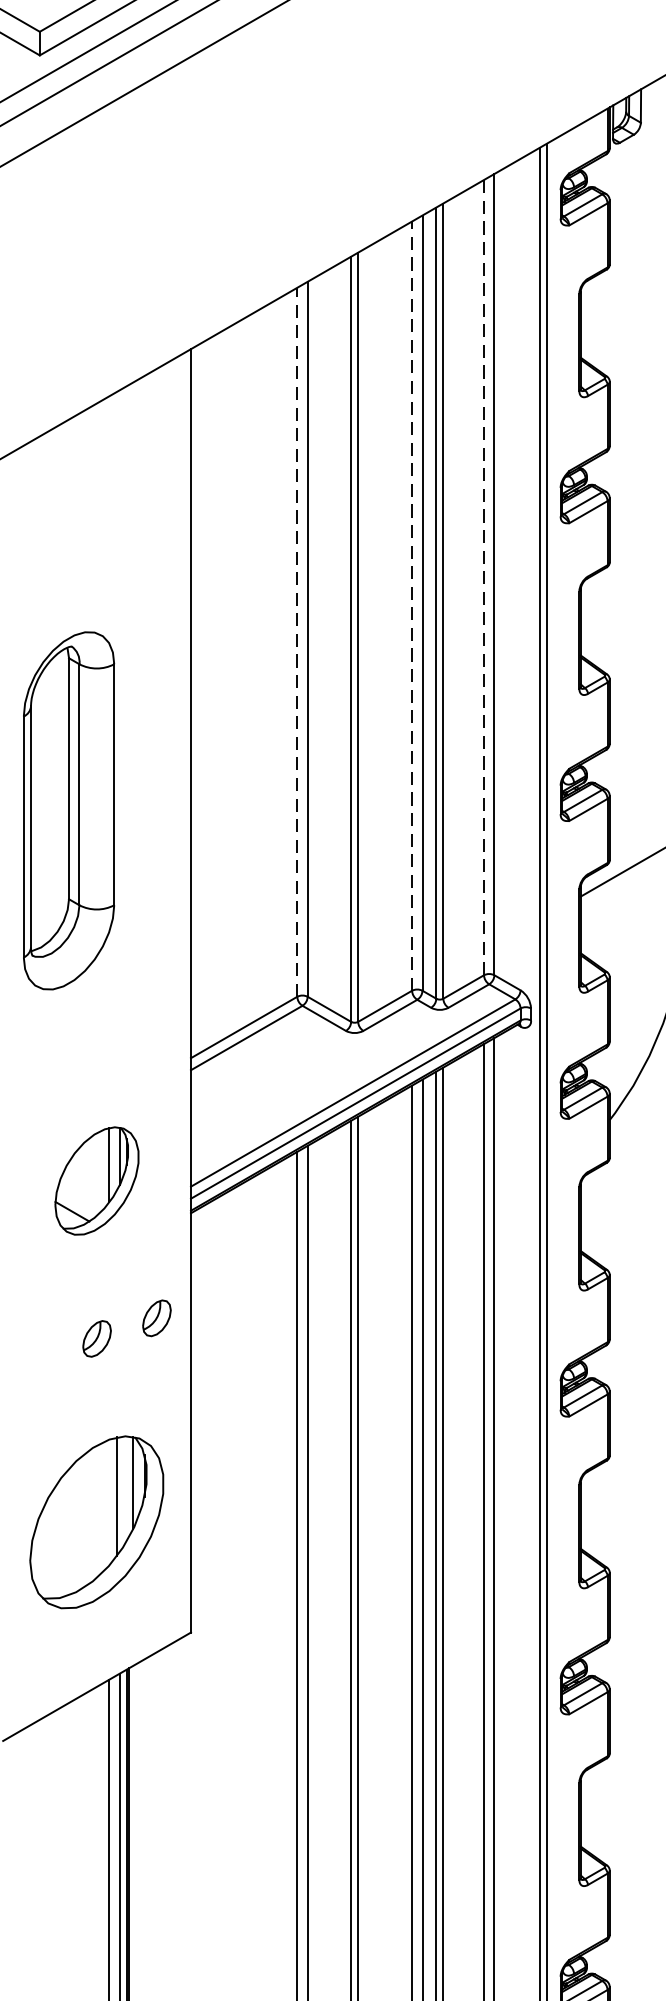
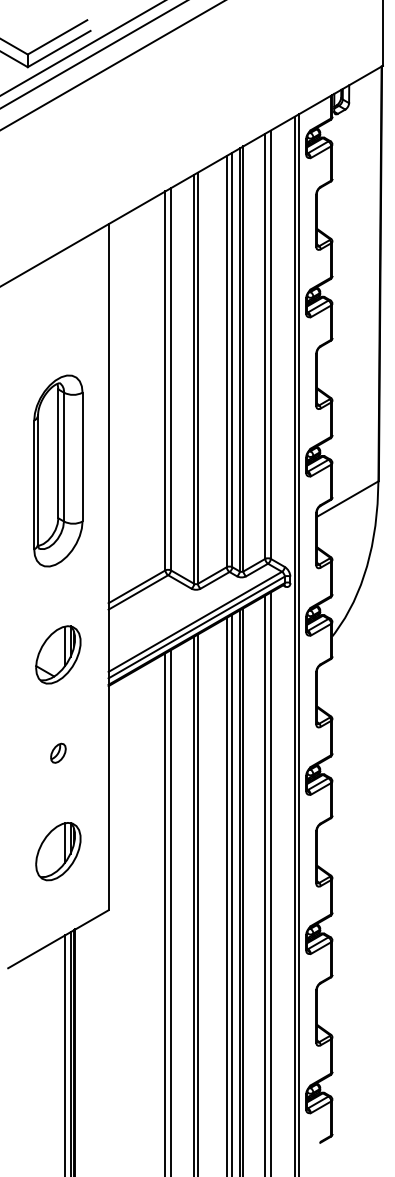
line: (484, 577) -> (265, 346), dashed -> solid
line: (411, 605) -> (226, 361), dashed -> solid
line: (297, 641) -> (165, 380), dashed -> solid
part: (69, 809) -> (58, 470), moved
part: (97, 1180) -> (58, 654), moved
part: (157, 1316) -> (90, 741), removed
part: (97, 1522) -> (58, 851), size x0.62

